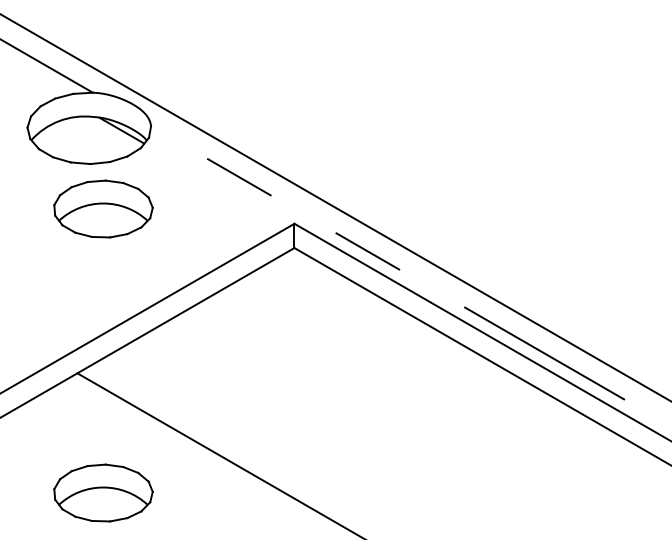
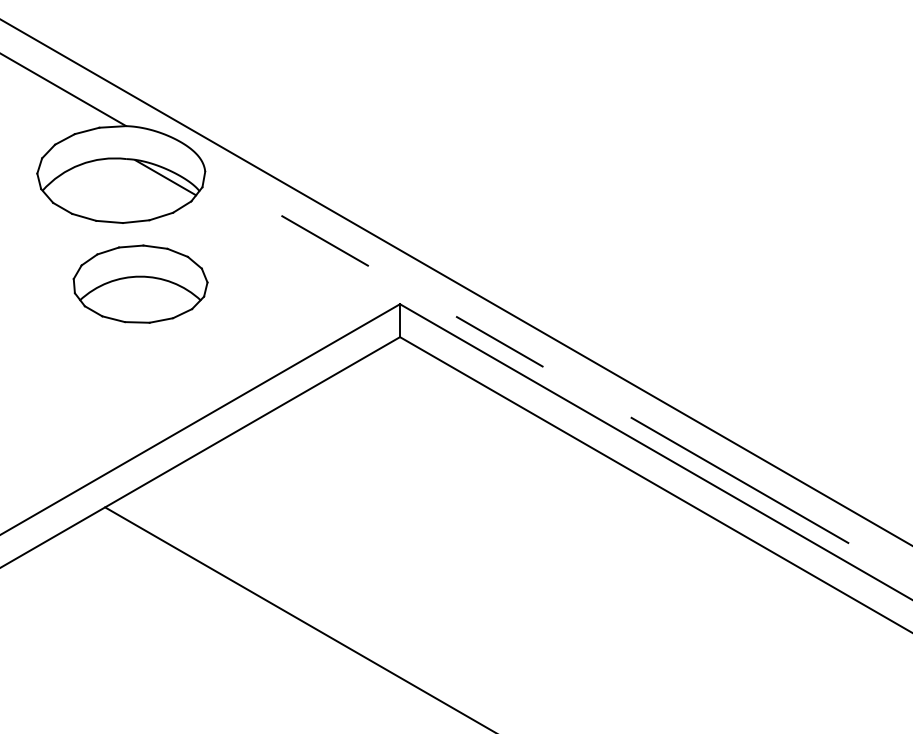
part: (103, 492) -> (140, 669), removed

